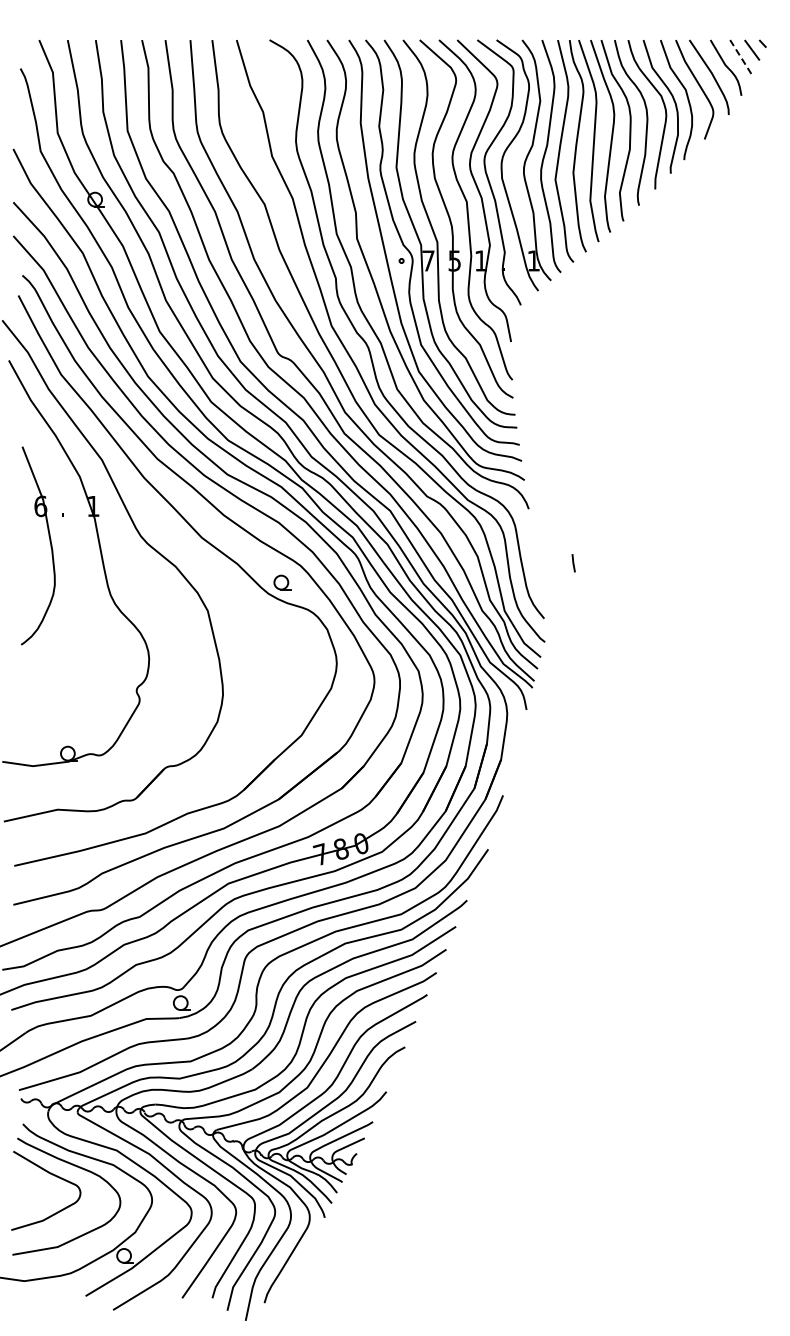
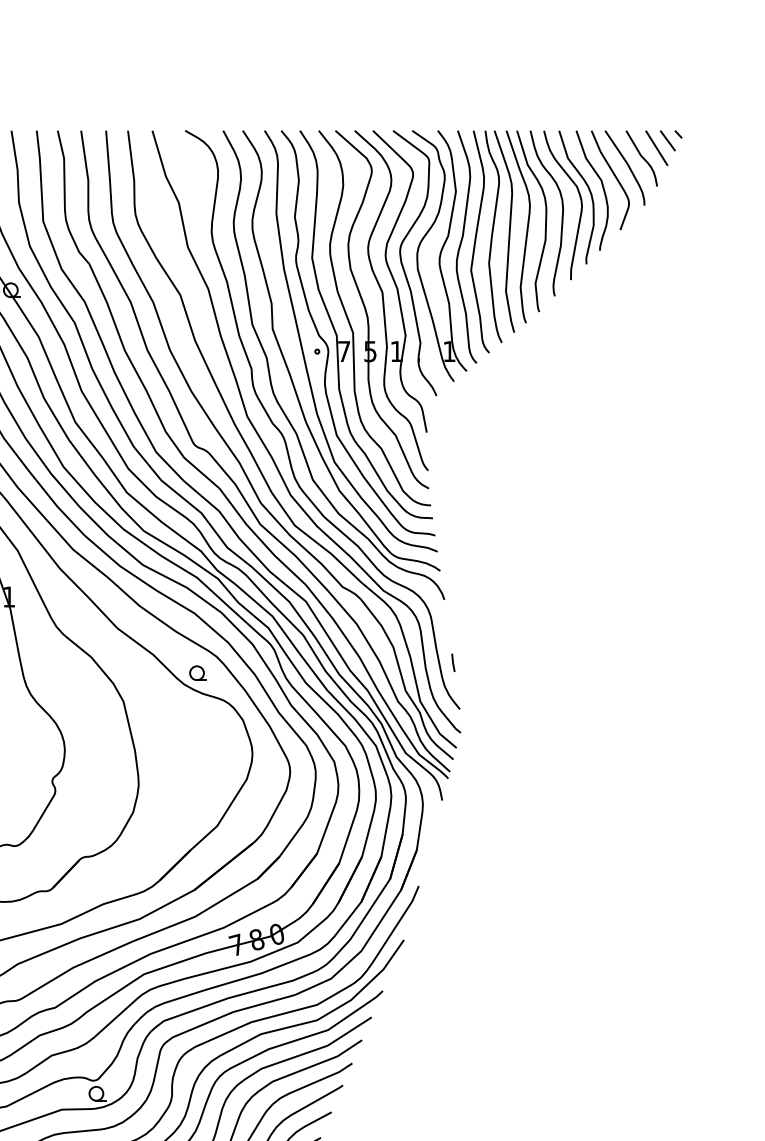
line: (741, 57) -> (657, 148), dashed -> solid
line: (573, 563) -> (453, 663), moved

